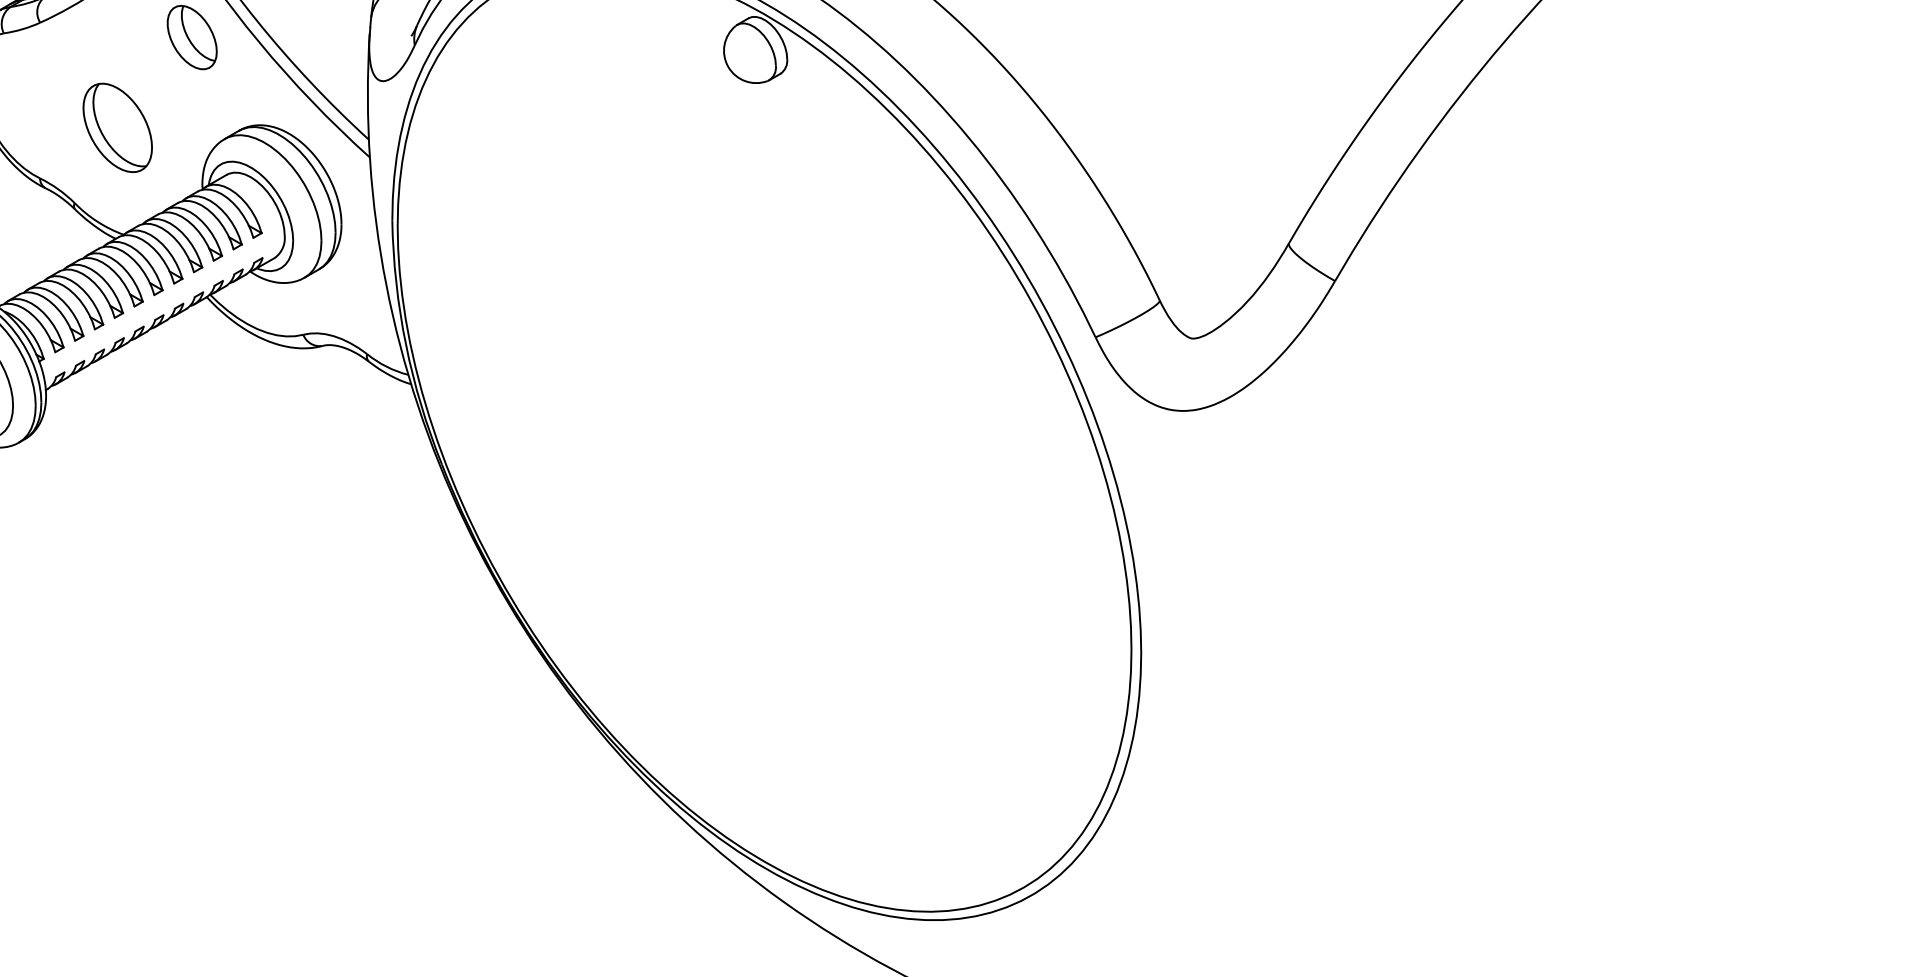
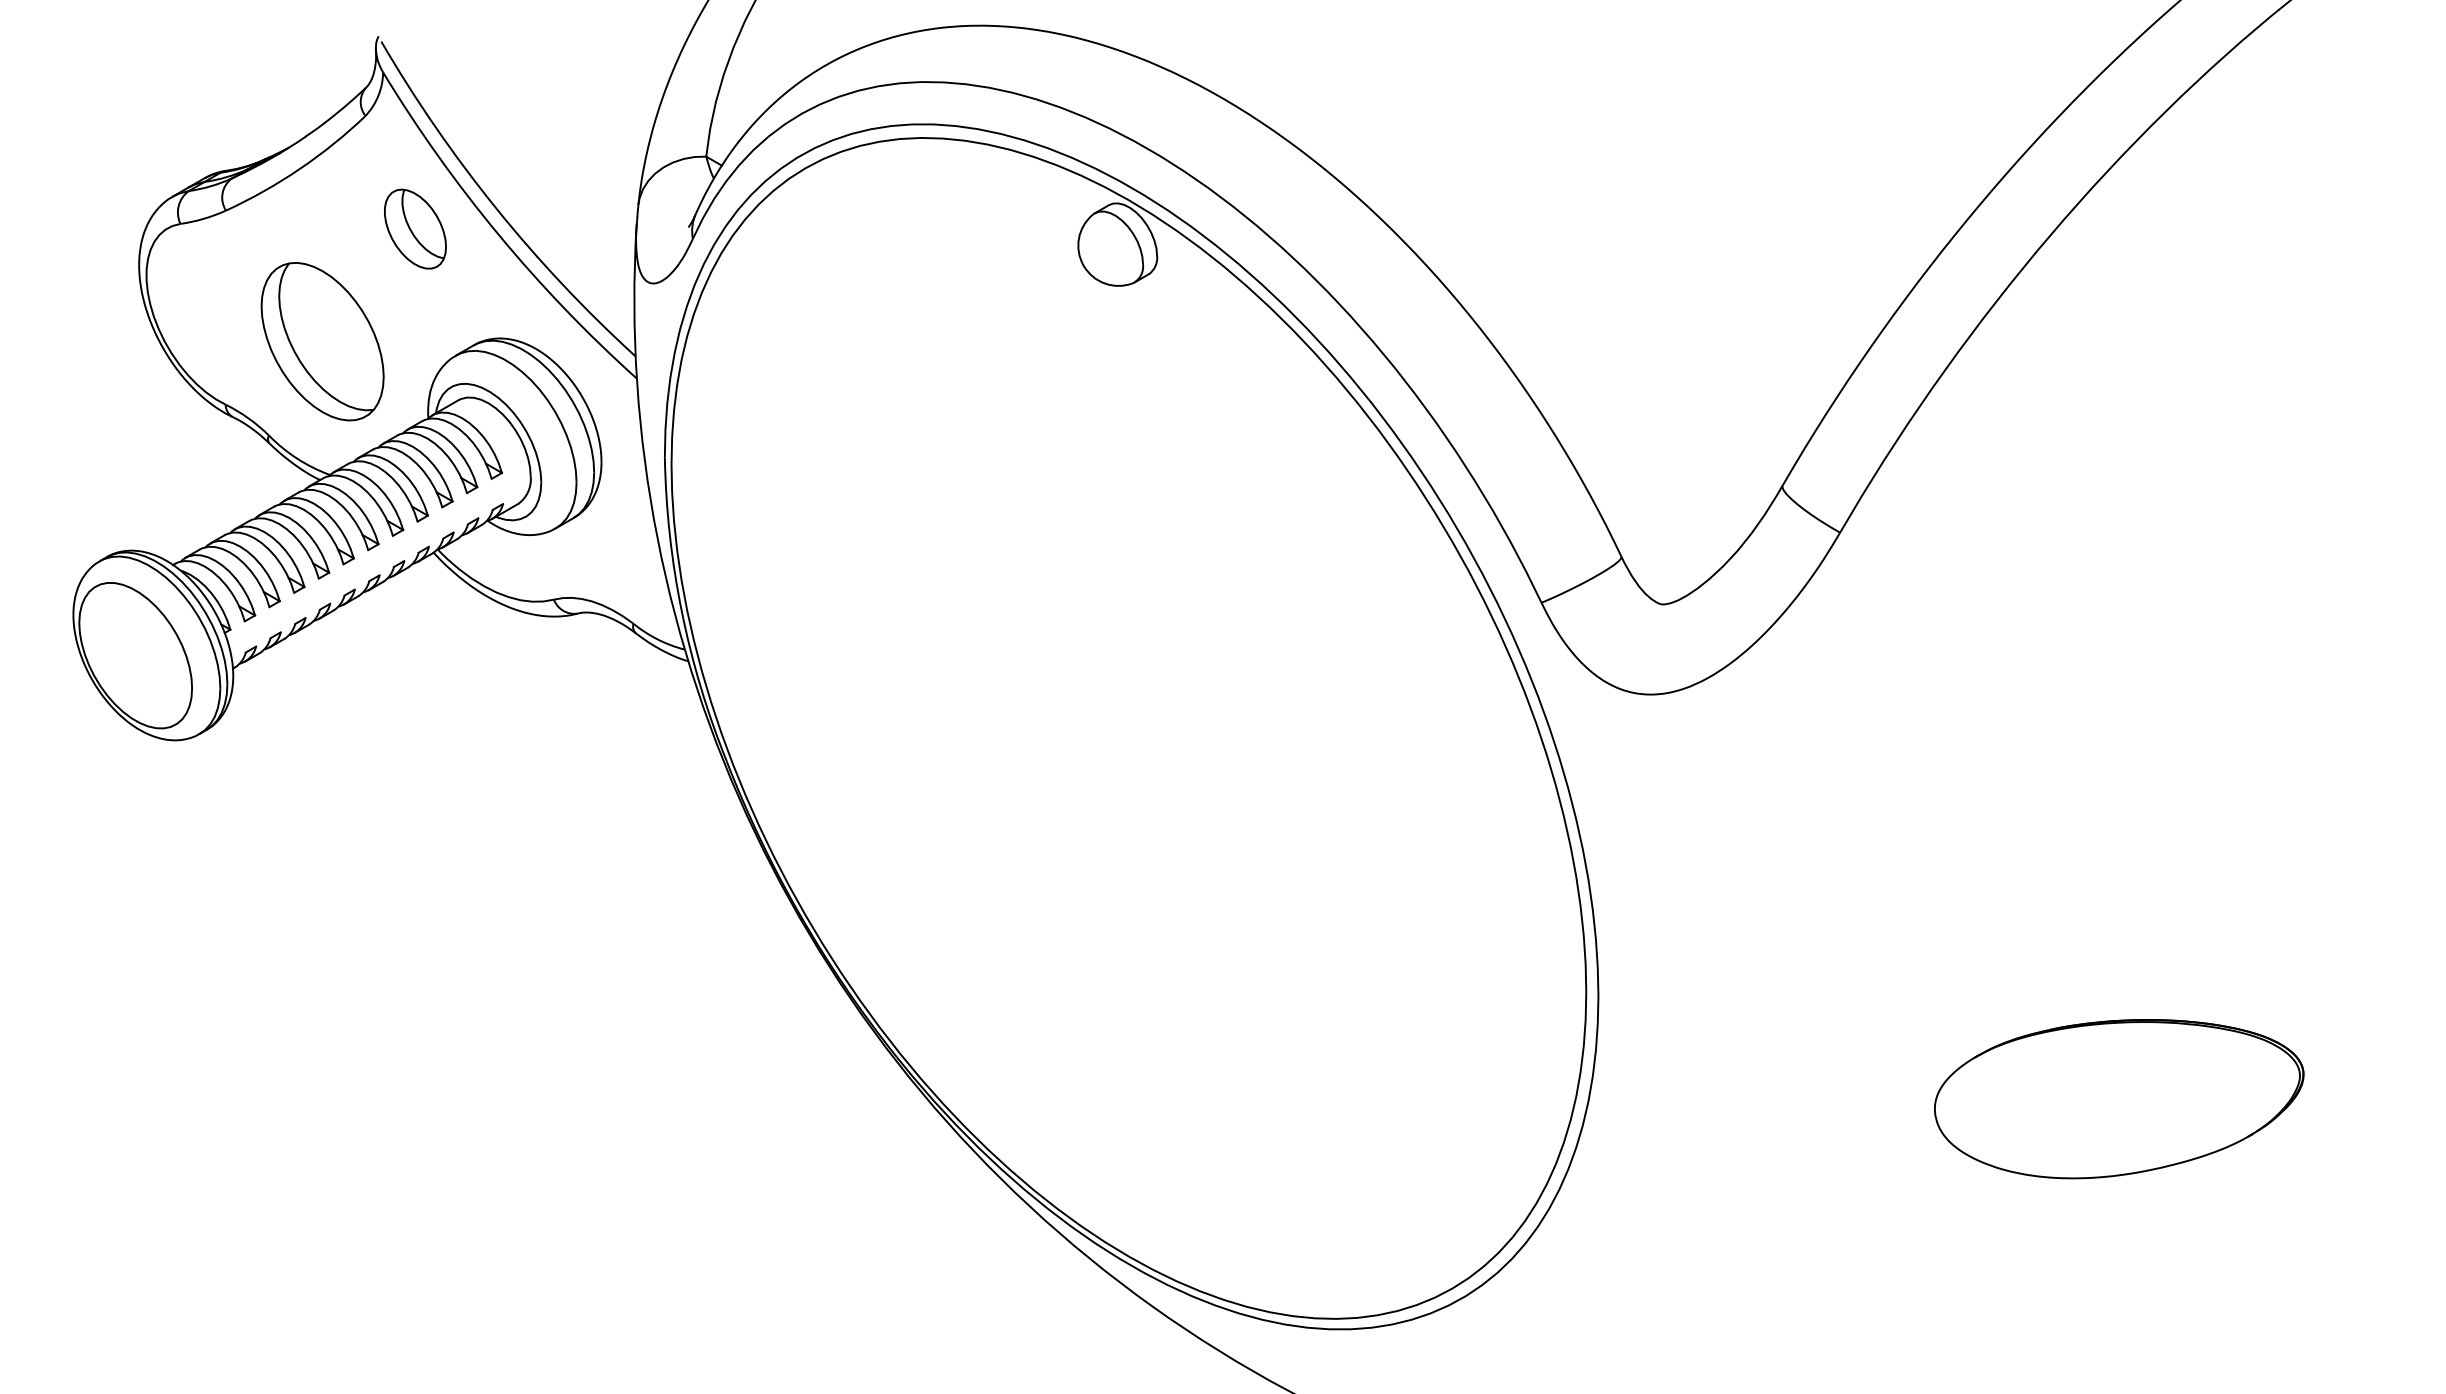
part: (117, 127) -> (322, 341), size x1.43
part: (1559, 735) -> (2119, 1099), added

